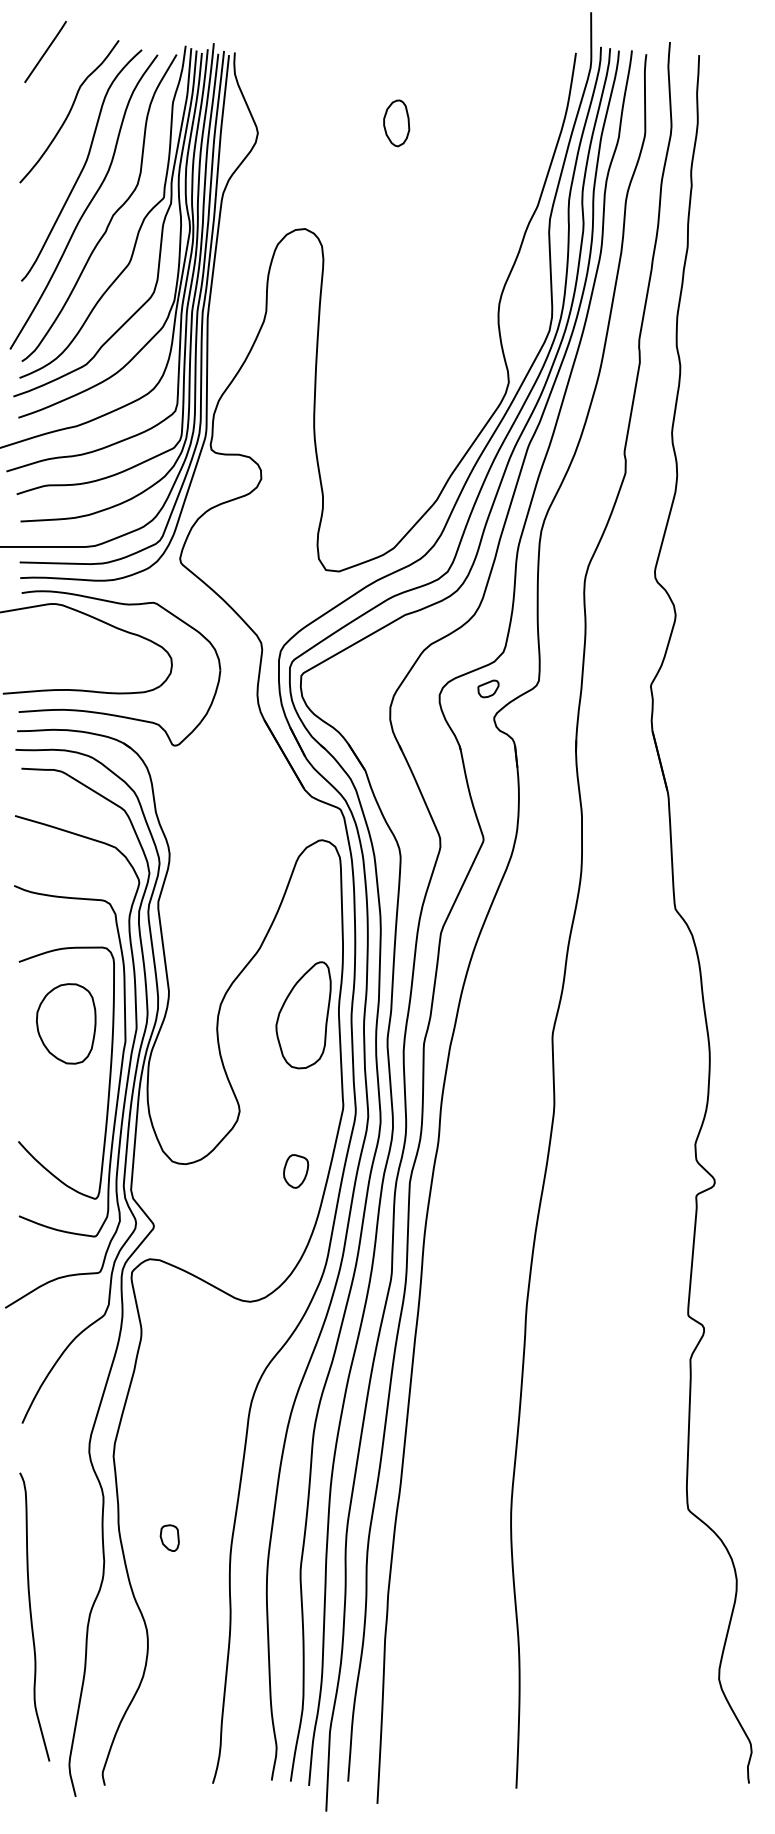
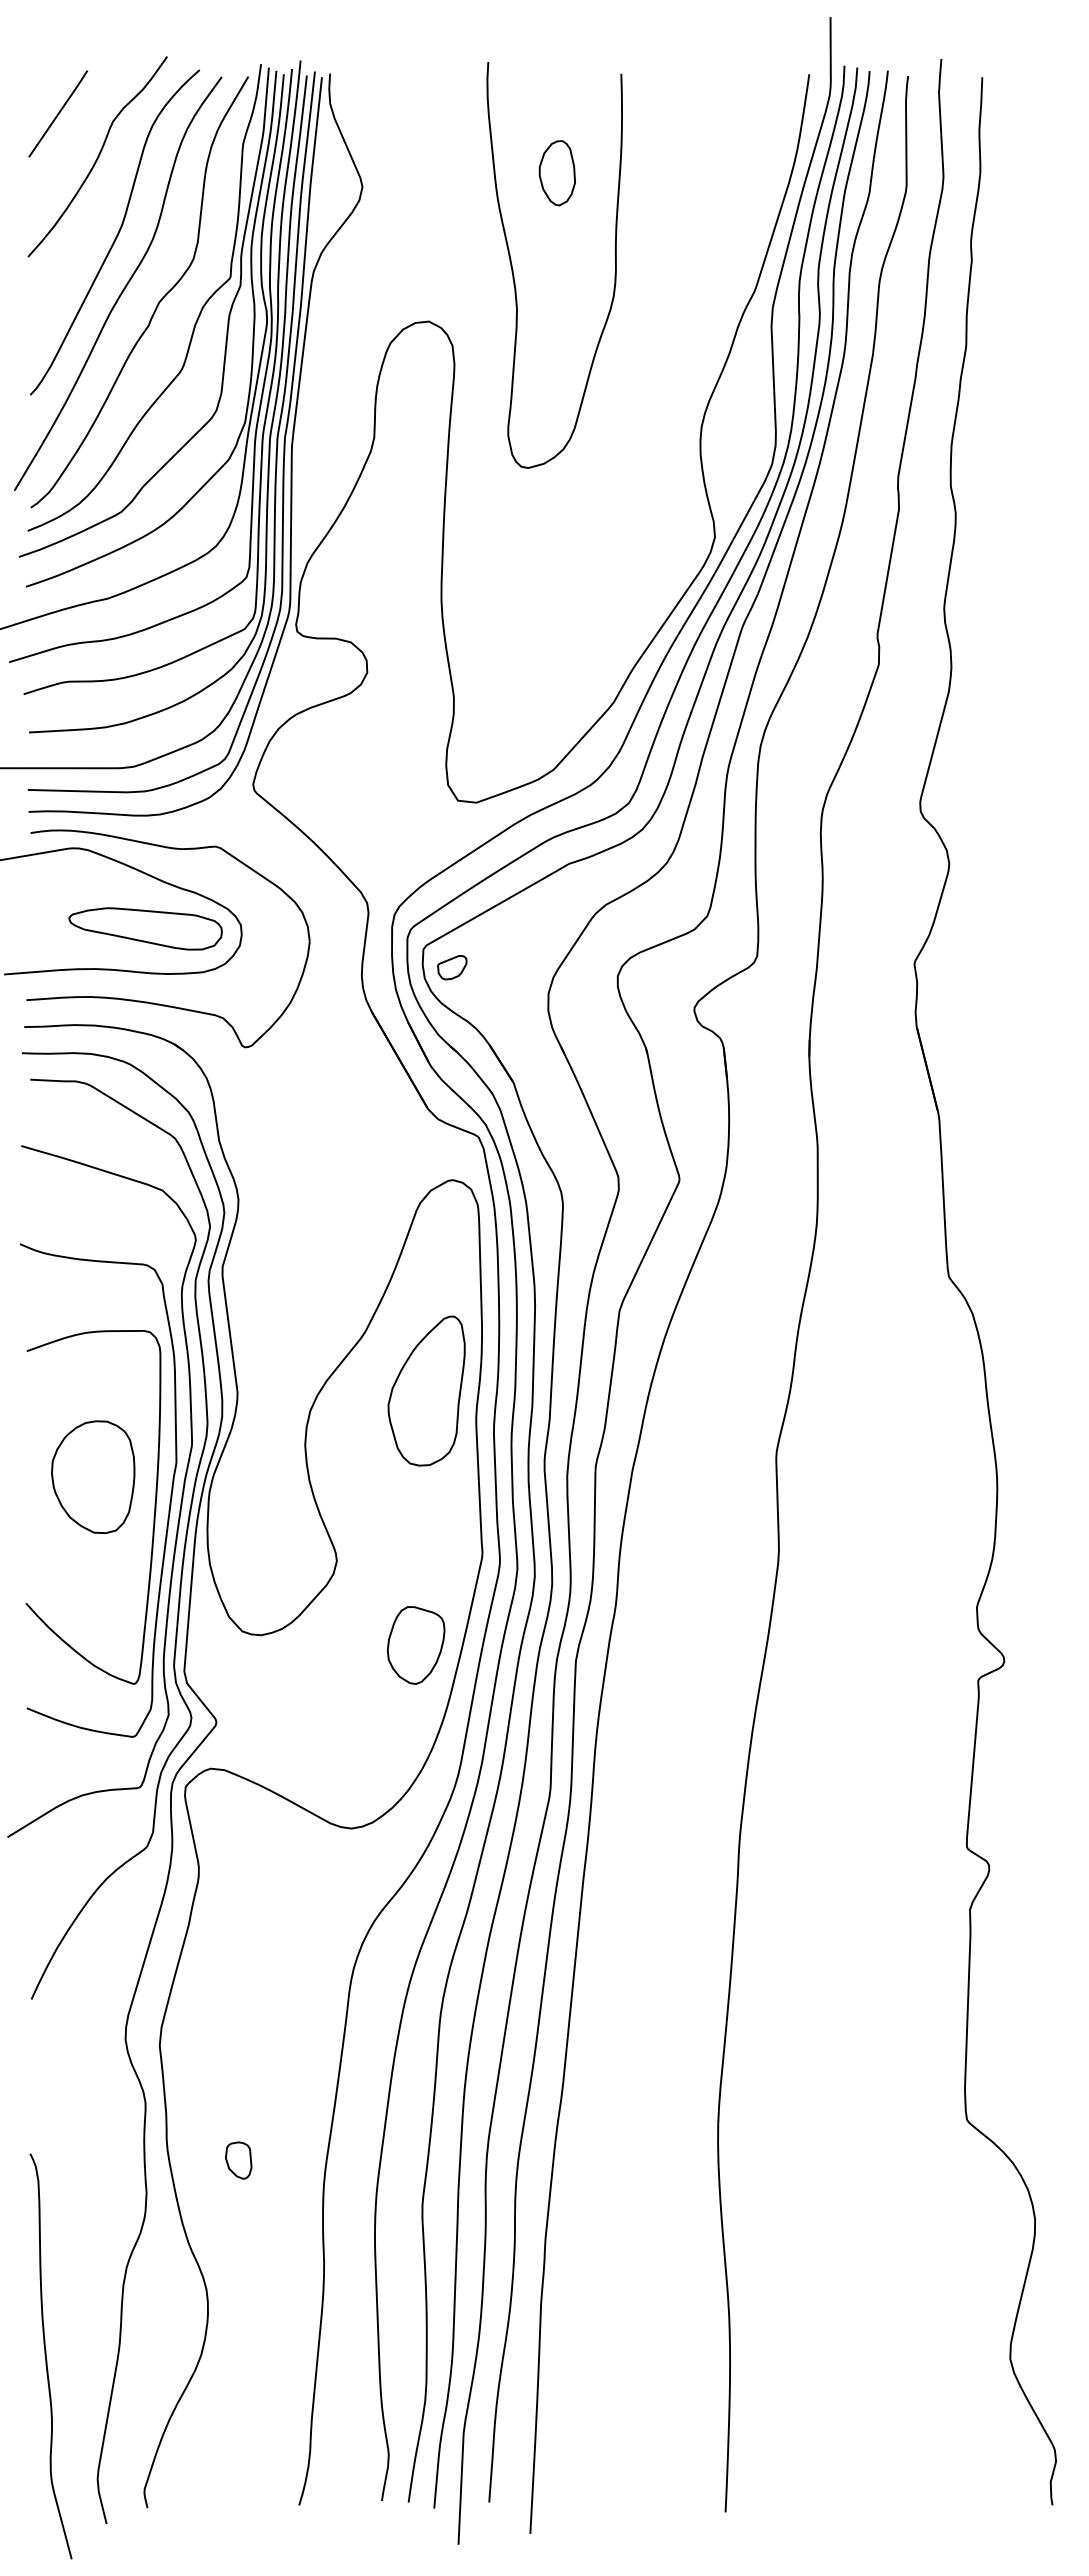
line: (45, 51) -> (58, 113), moved
curve: (365, 191) -> (513, 269), added
part: (103, 661) -> (145, 928), added
part: (488, 688) -> (452, 967), moved
part: (303, 1014) -> (426, 1390), moved
part: (66, 1023) -> (93, 1476), moved
part: (295, 1171) -> (415, 1645), size x1.67
curve: (31, 1617) -> (46, 2356), moved

